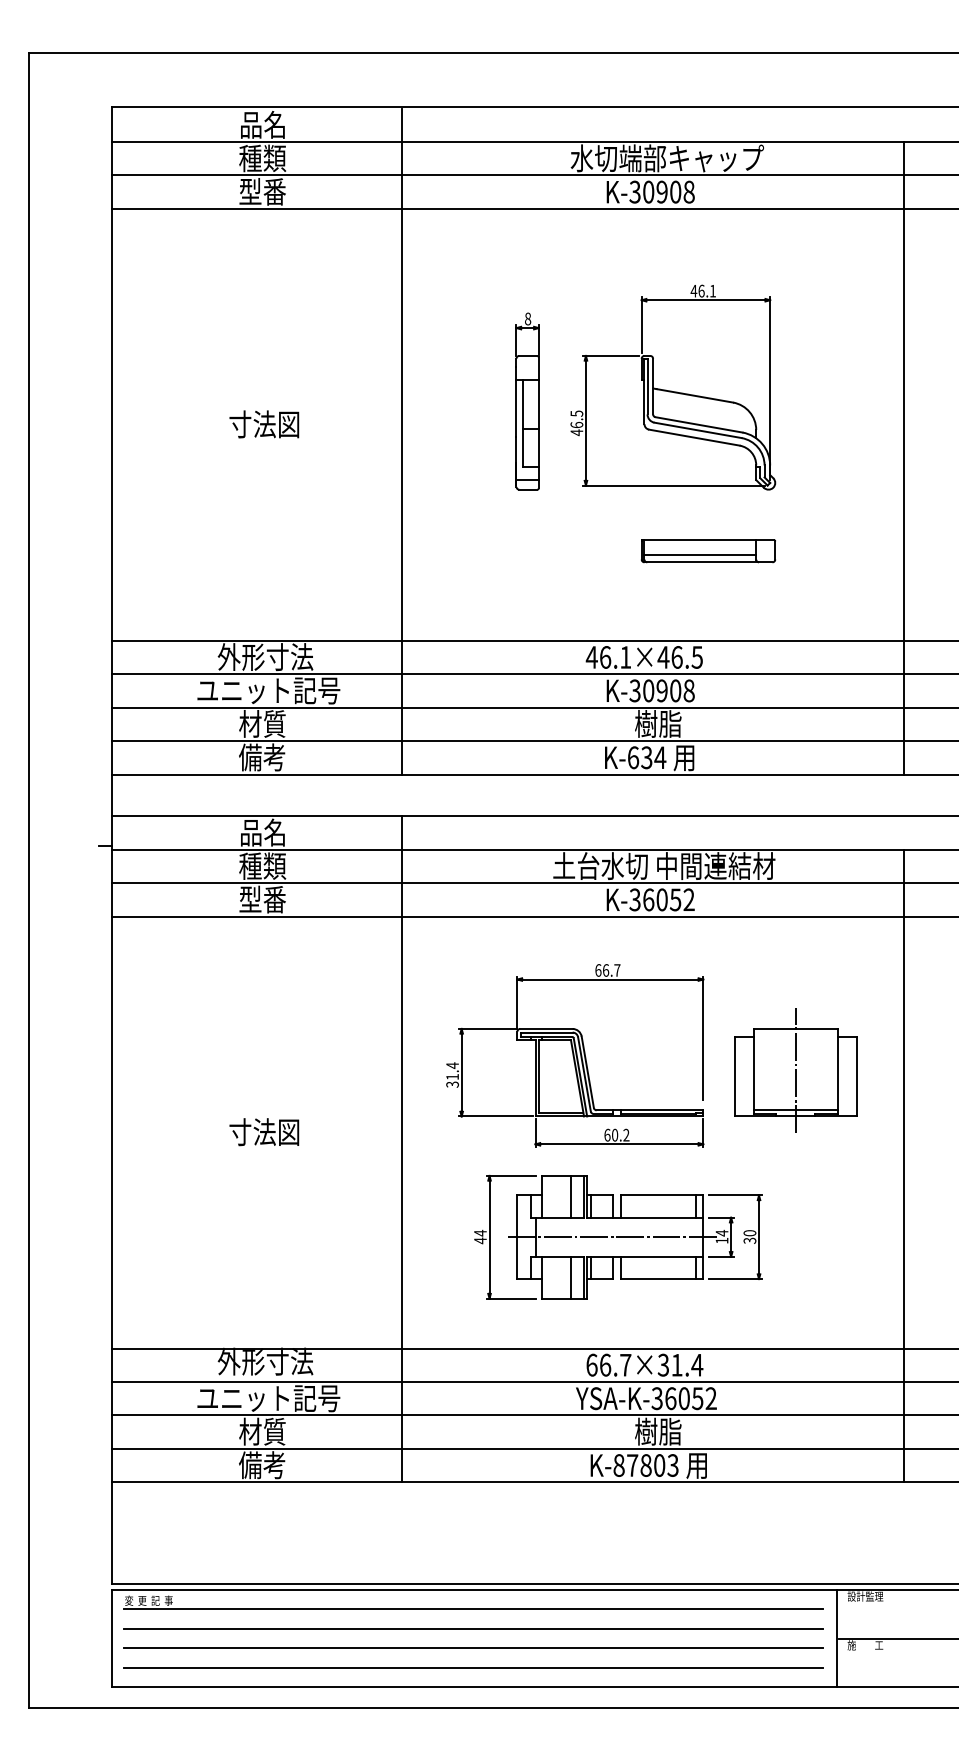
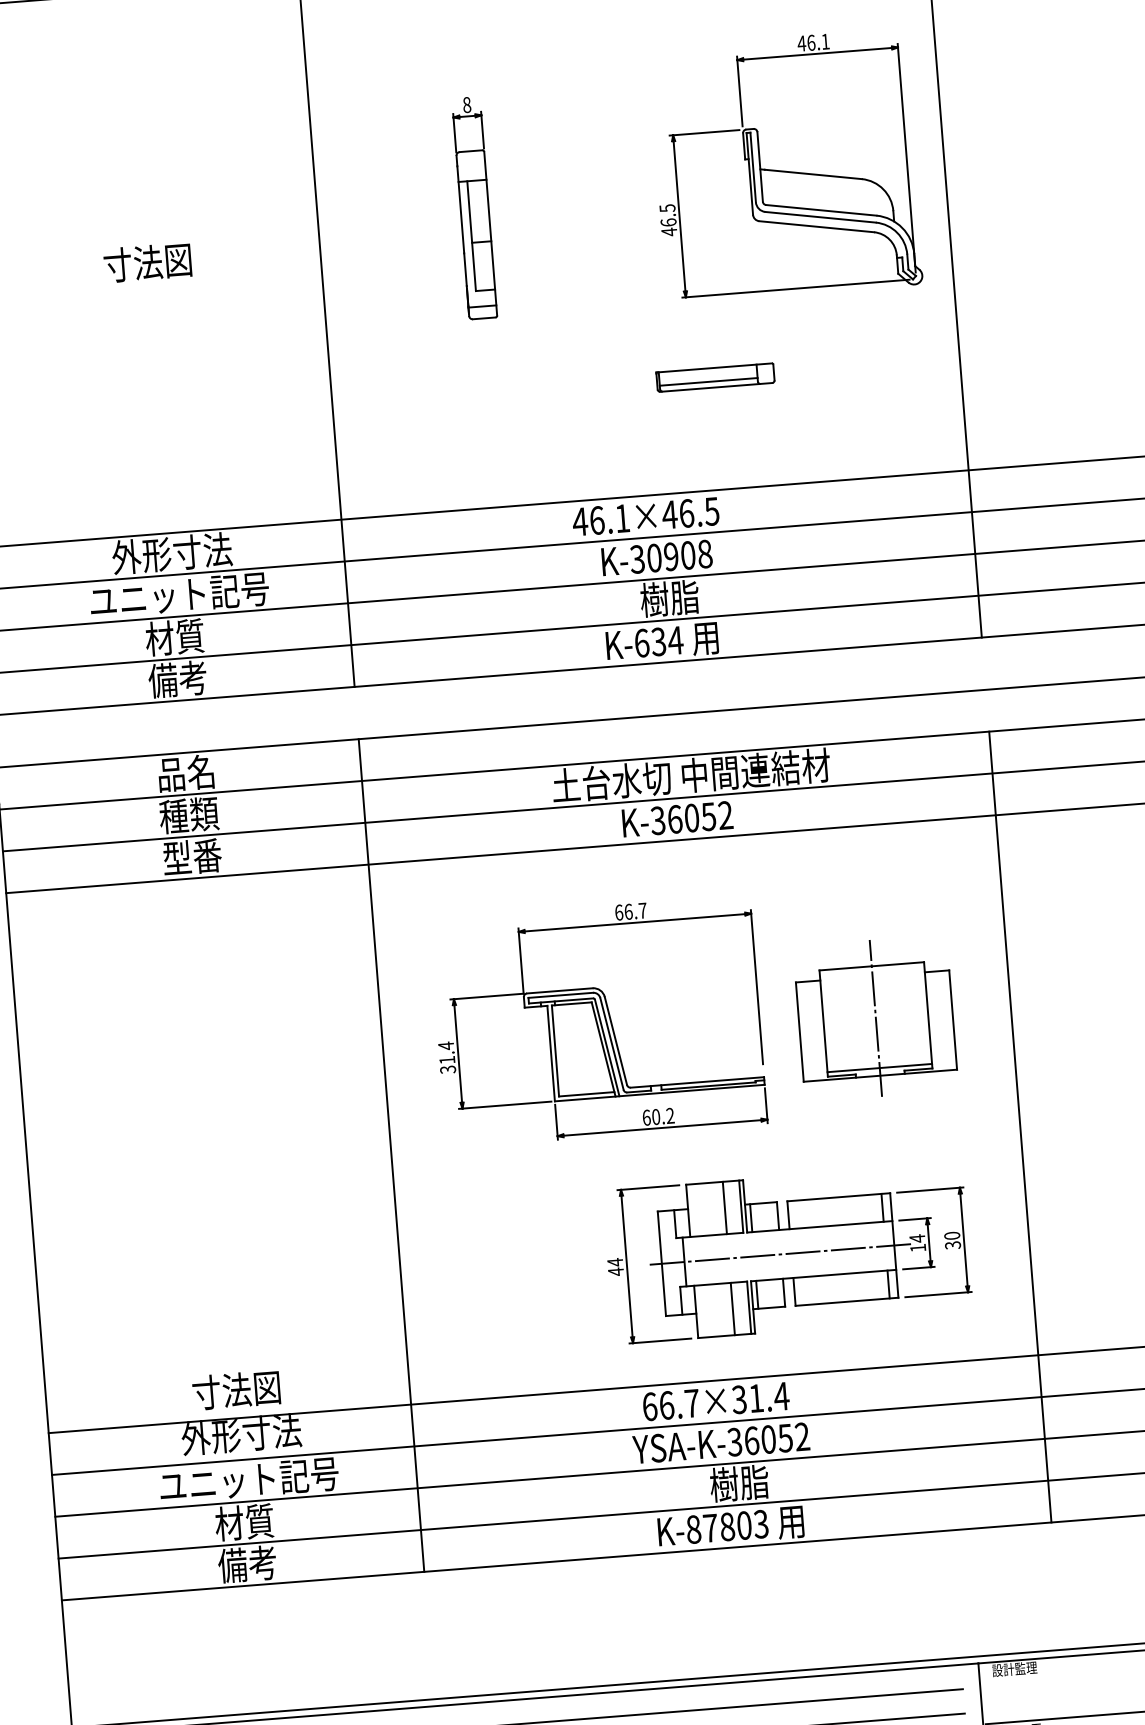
part: (673, 387) -> (785, 166), moved
part: (708, 551) -> (715, 377), size x0.7
text: (264, 1132) -> (236, 1390), moved
part: (618, 1236) -> (788, 1252), moved

